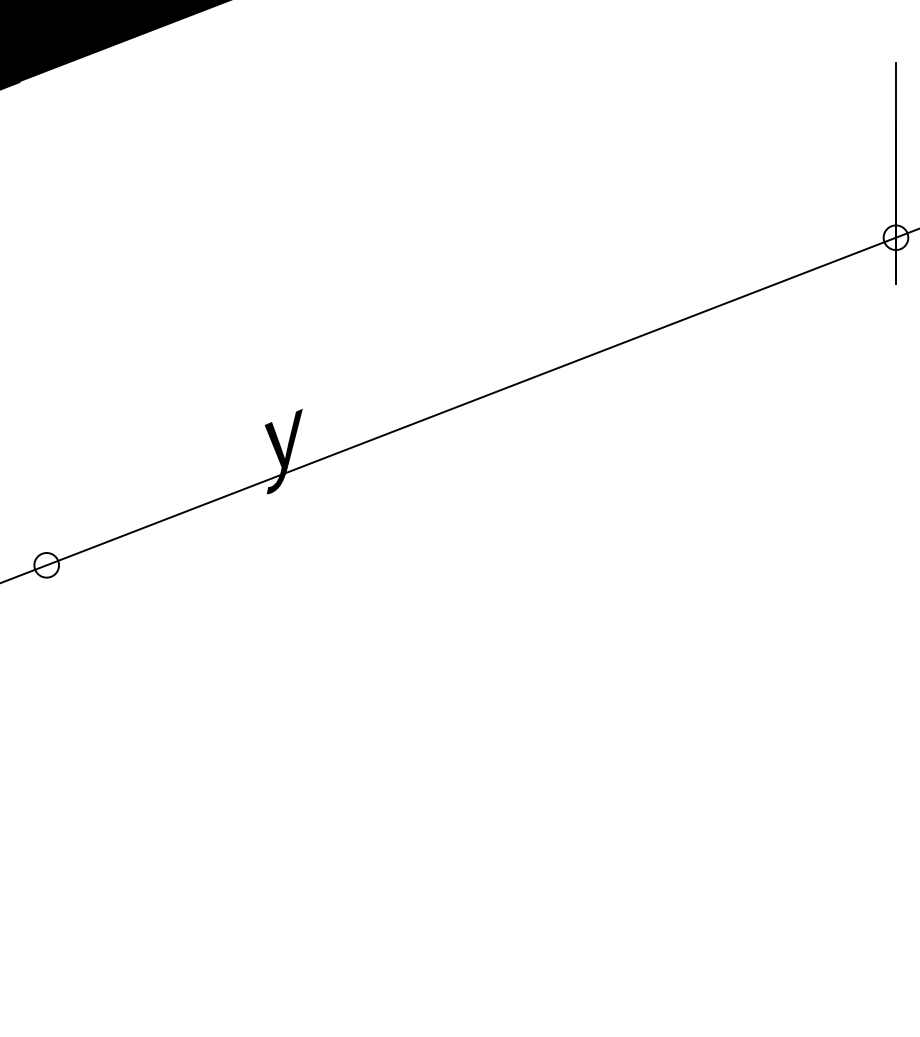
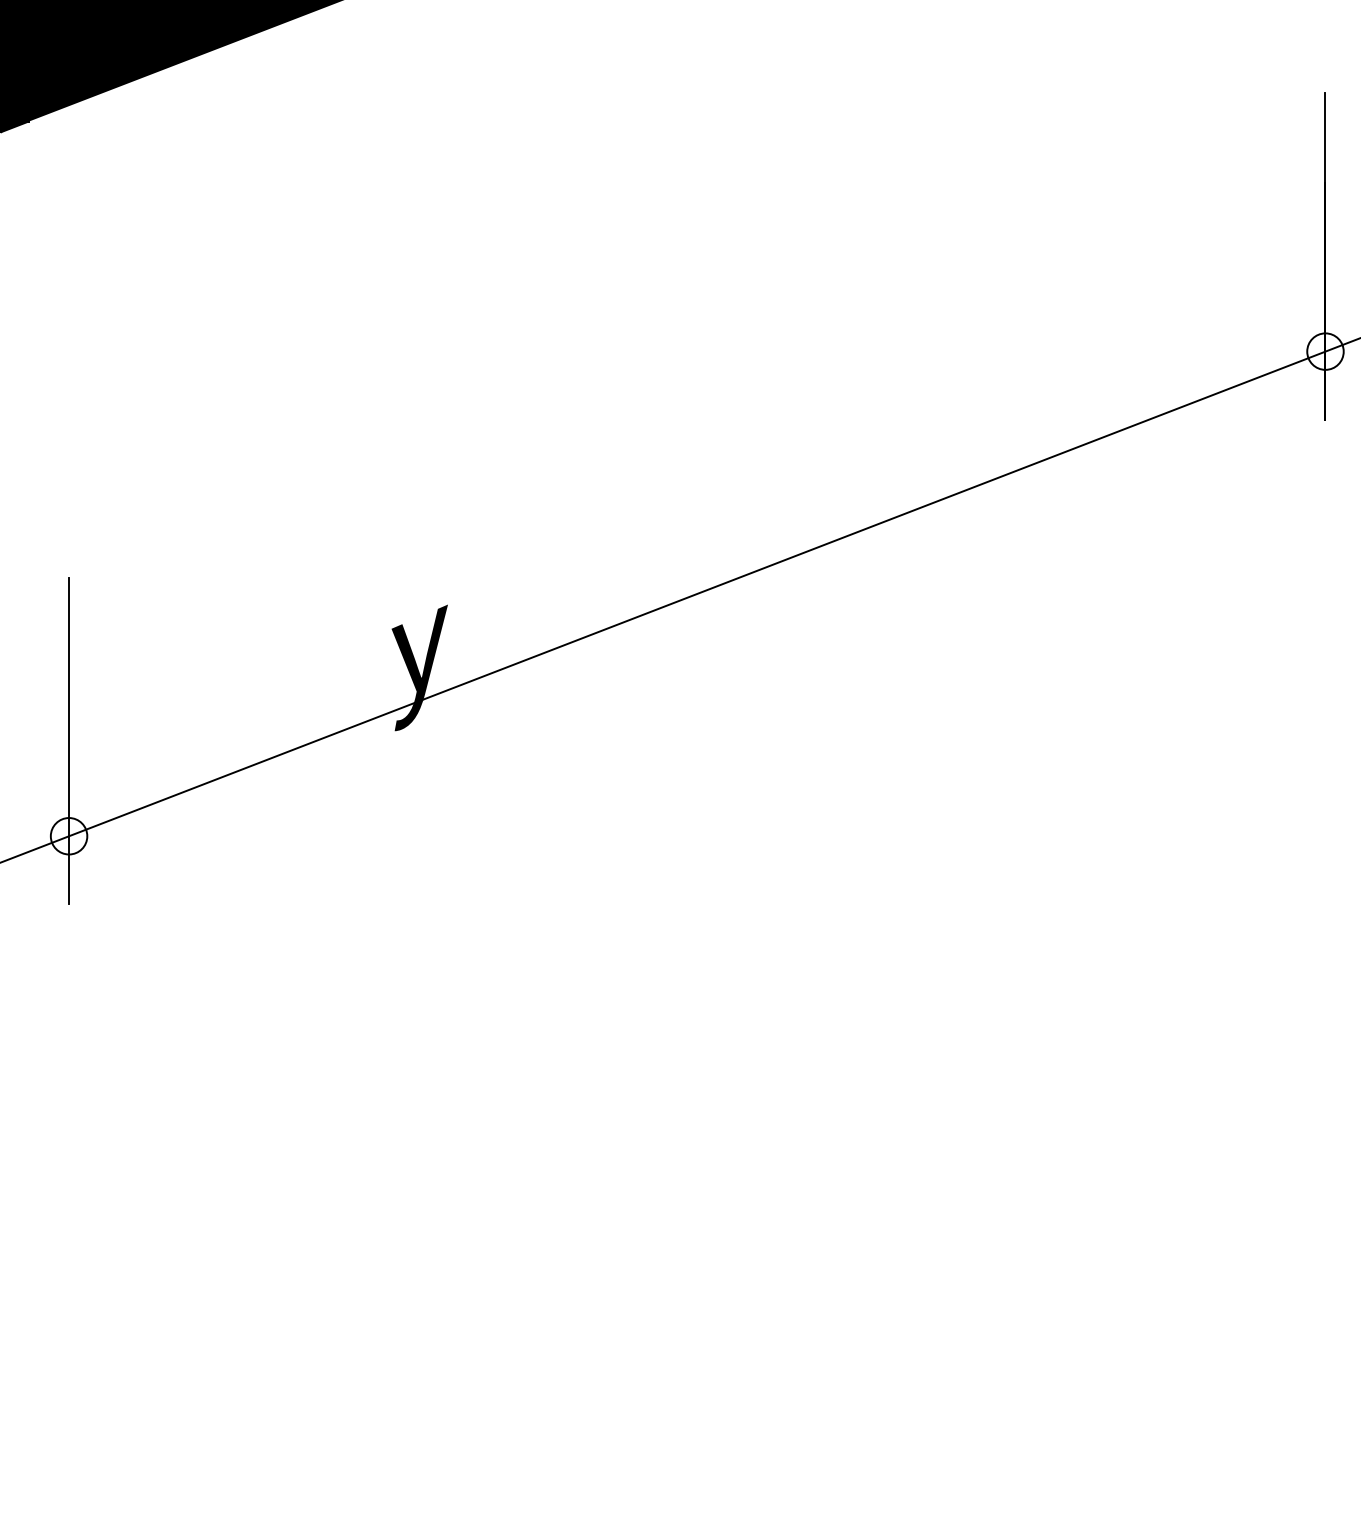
line: (46, 500) -> (68, 740), added

